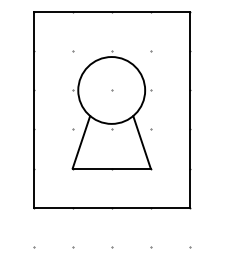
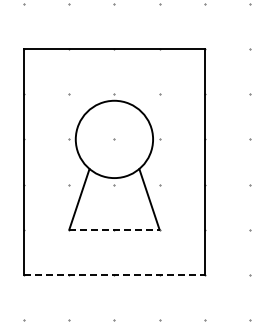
line: (111, 168) -> (114, 229), solid -> dashed
line: (111, 207) -> (114, 274), solid -> dashed

